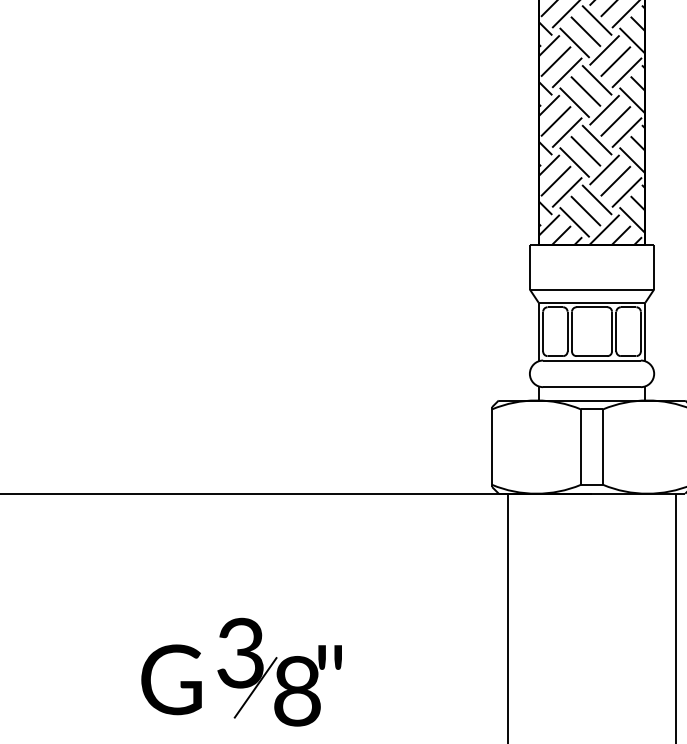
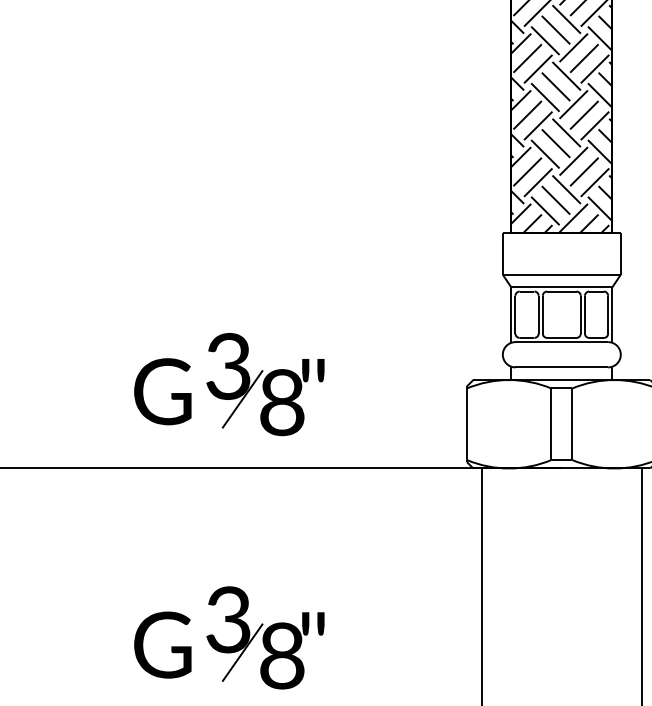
part: (244, 413) -> (232, 392), added

